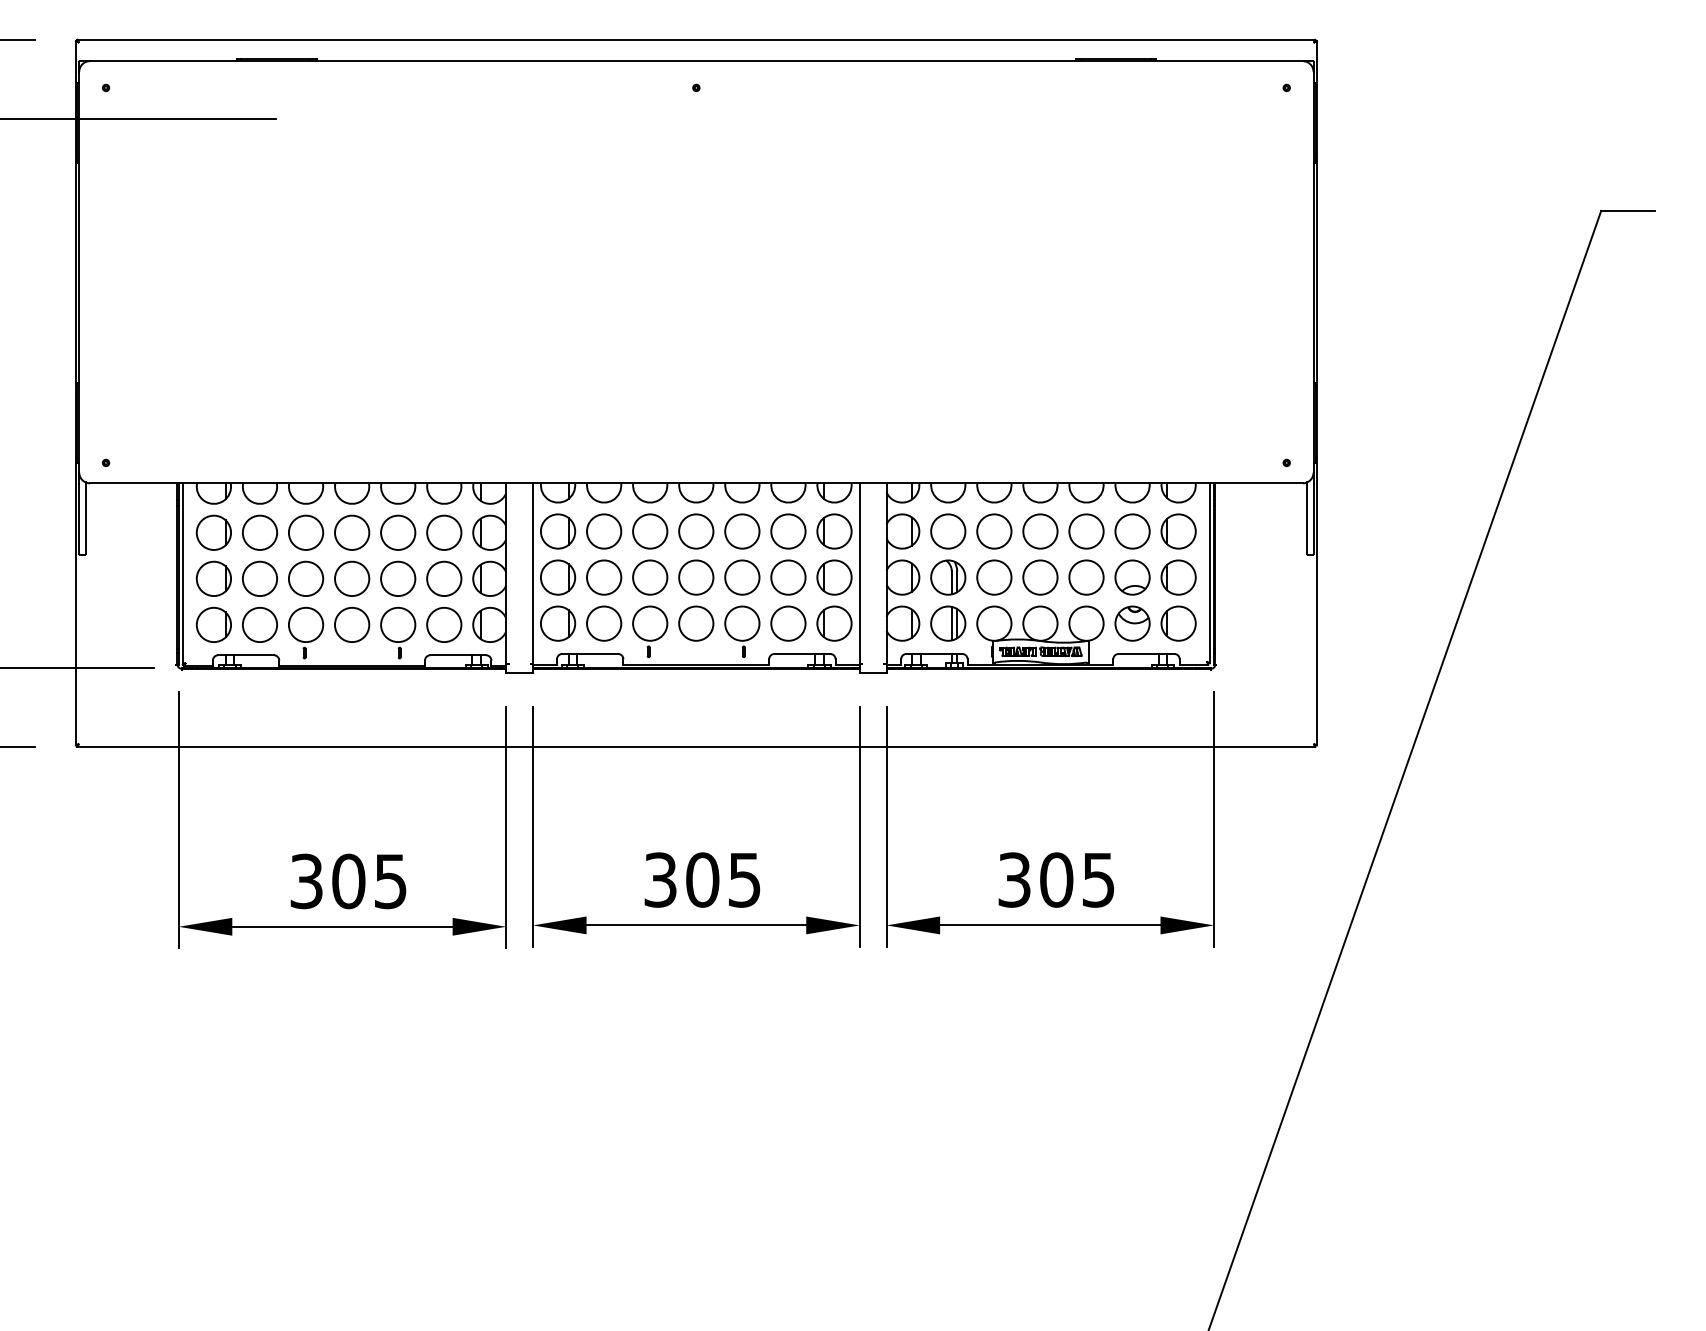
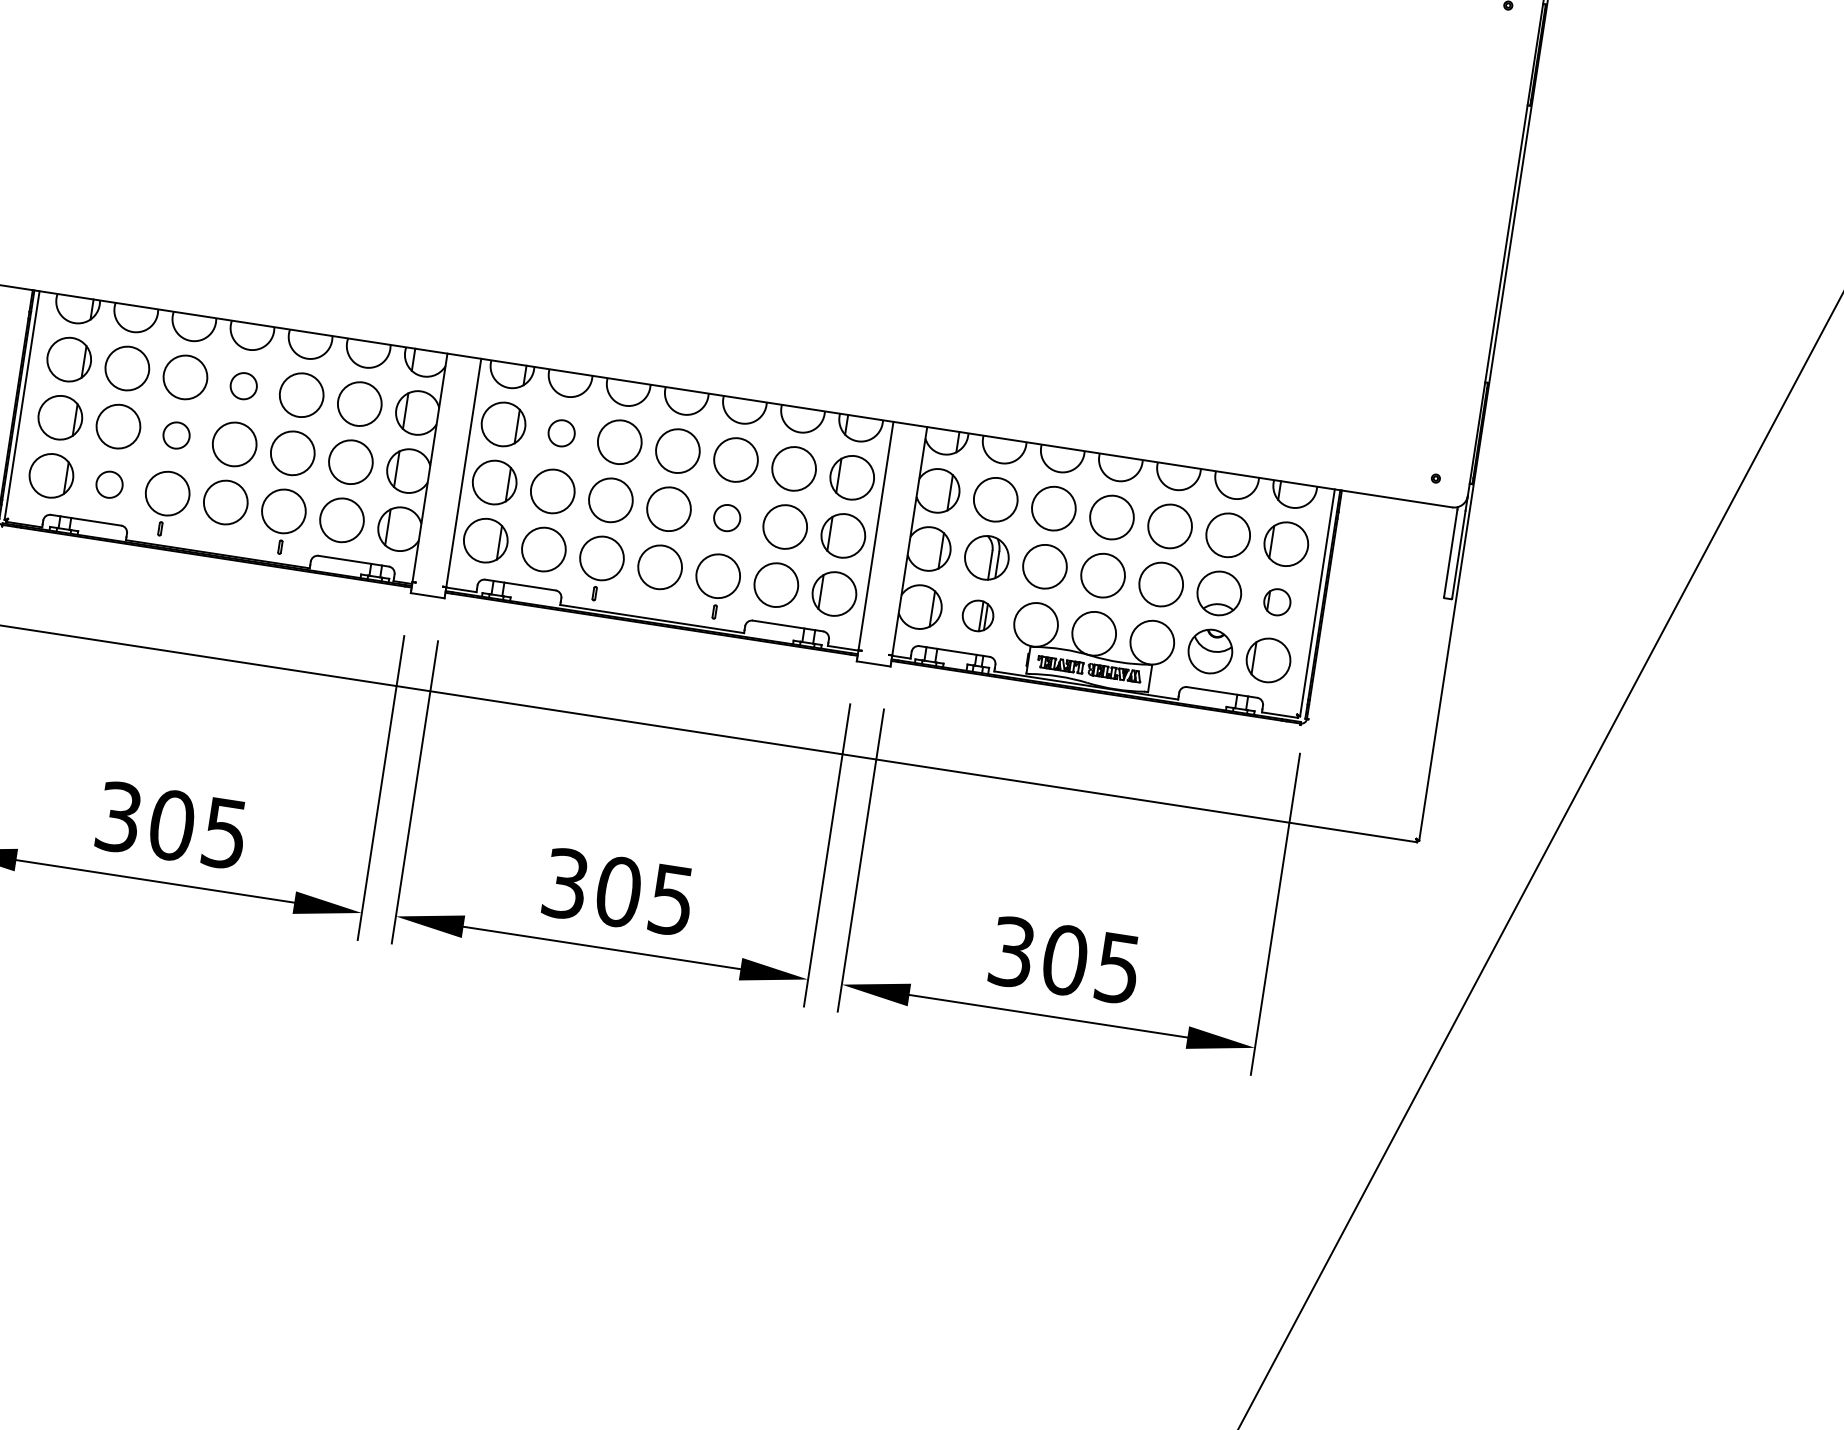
circle: (604, 531) -> (562, 433), size x0.6
circle: (352, 532) -> (244, 385), size x0.6
circle: (742, 577) -> (727, 518), size x0.6
part: (1178, 577) -> (1277, 602), size x0.6
circle: (305, 578) -> (175, 434), size x0.6
part: (948, 623) -> (978, 615), size x0.7
circle: (259, 624) -> (109, 484), size x0.6

